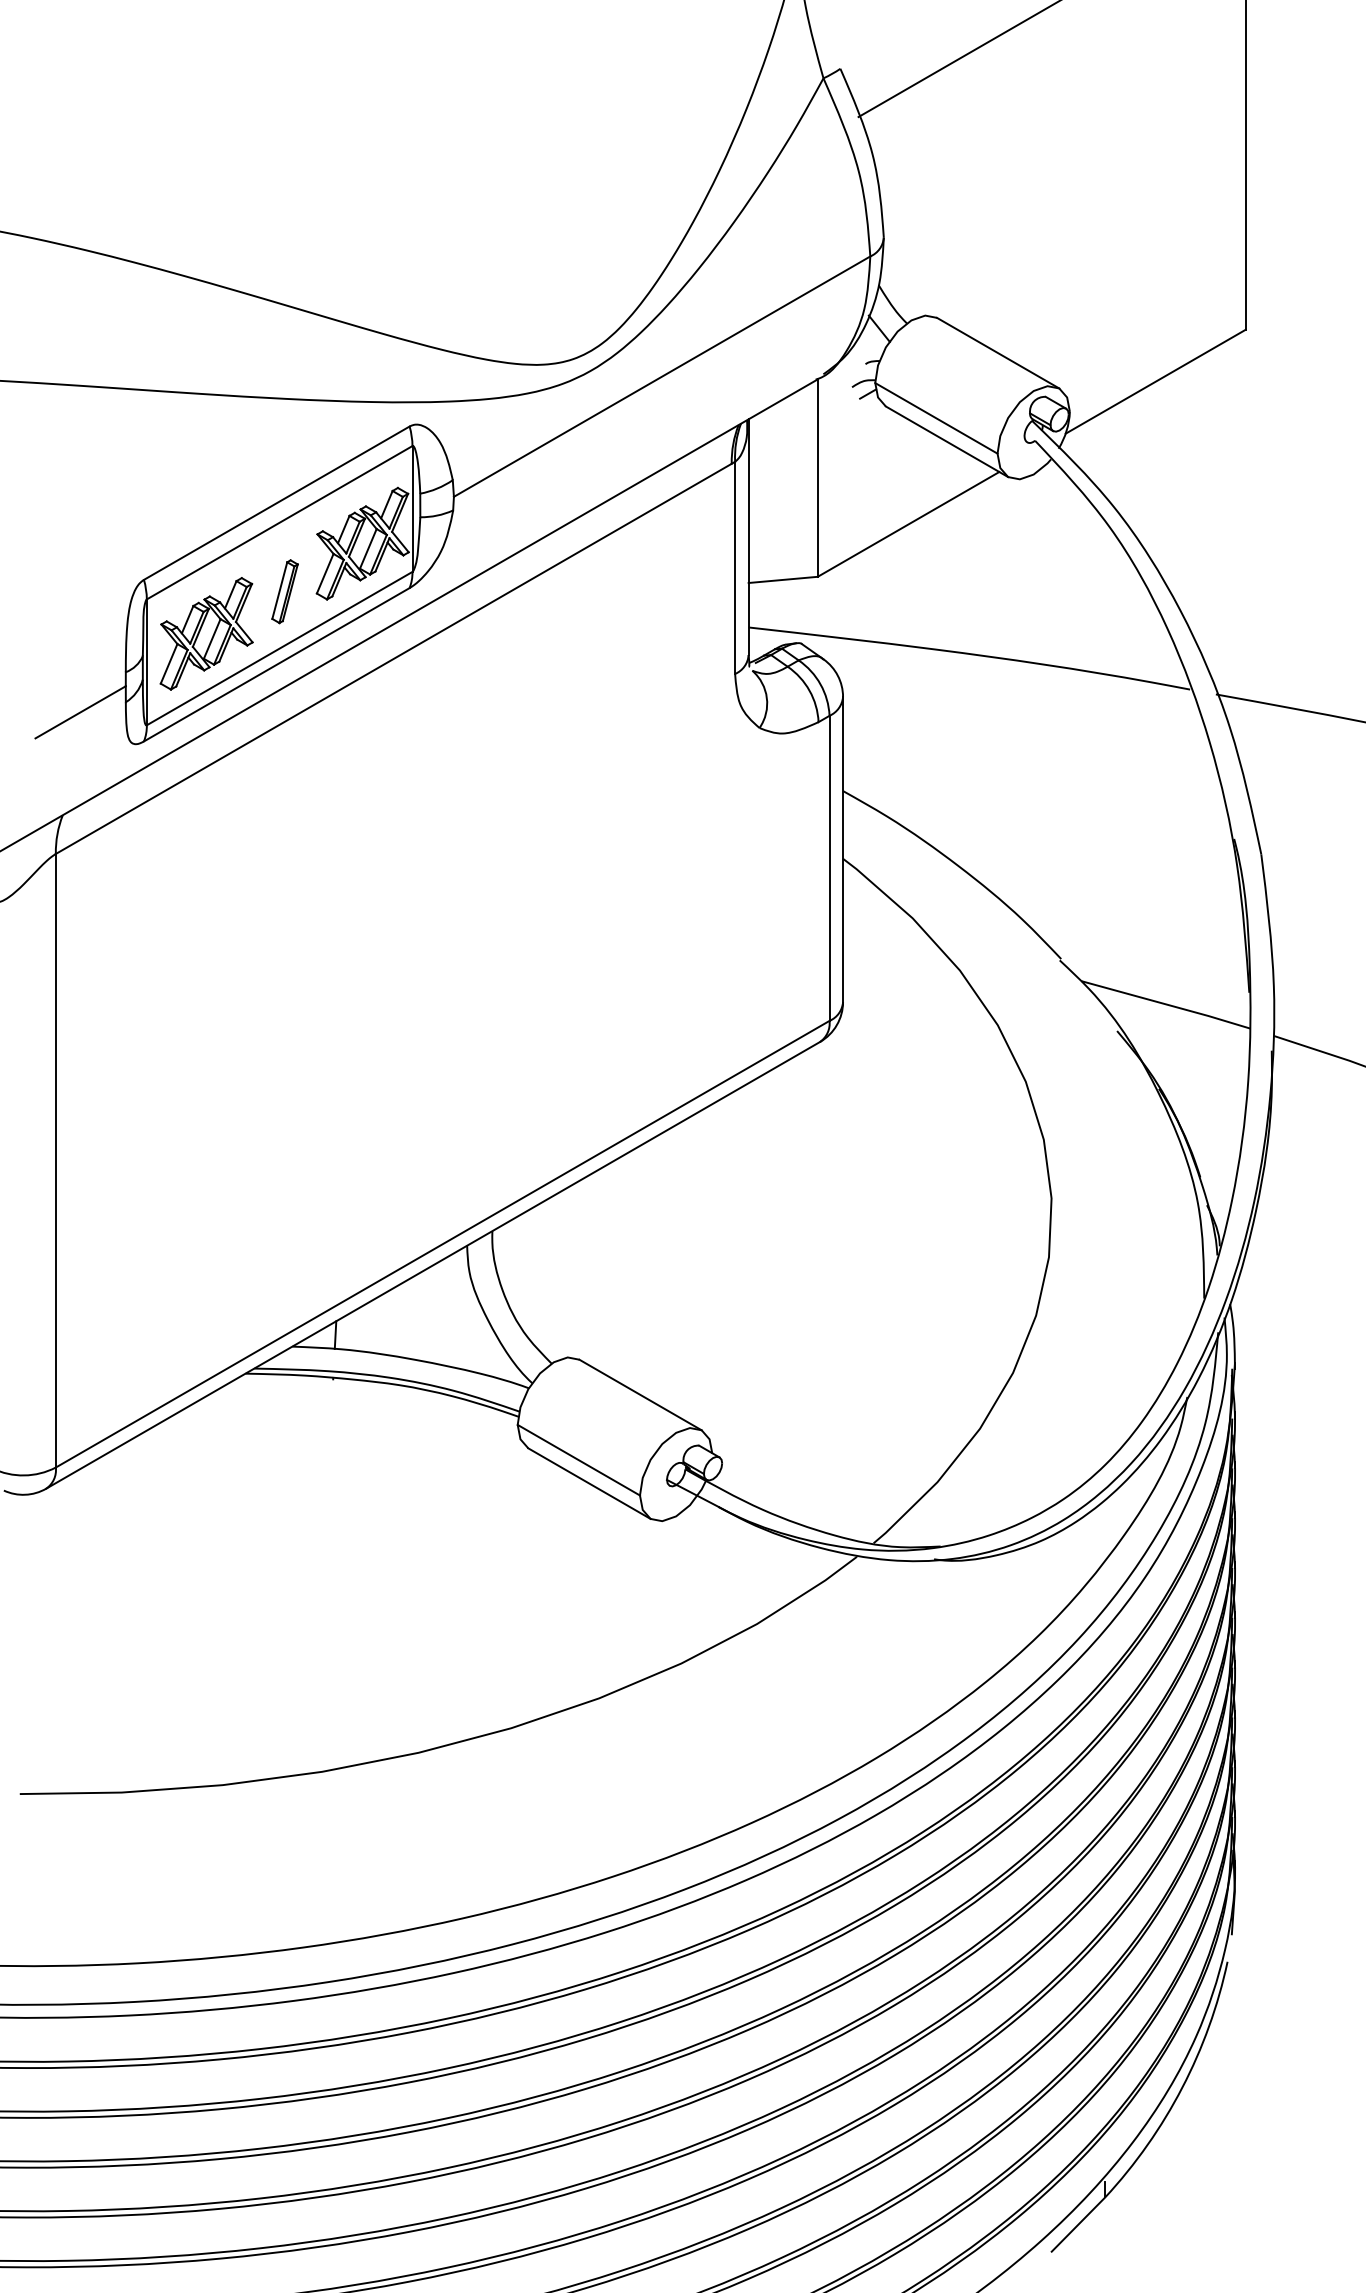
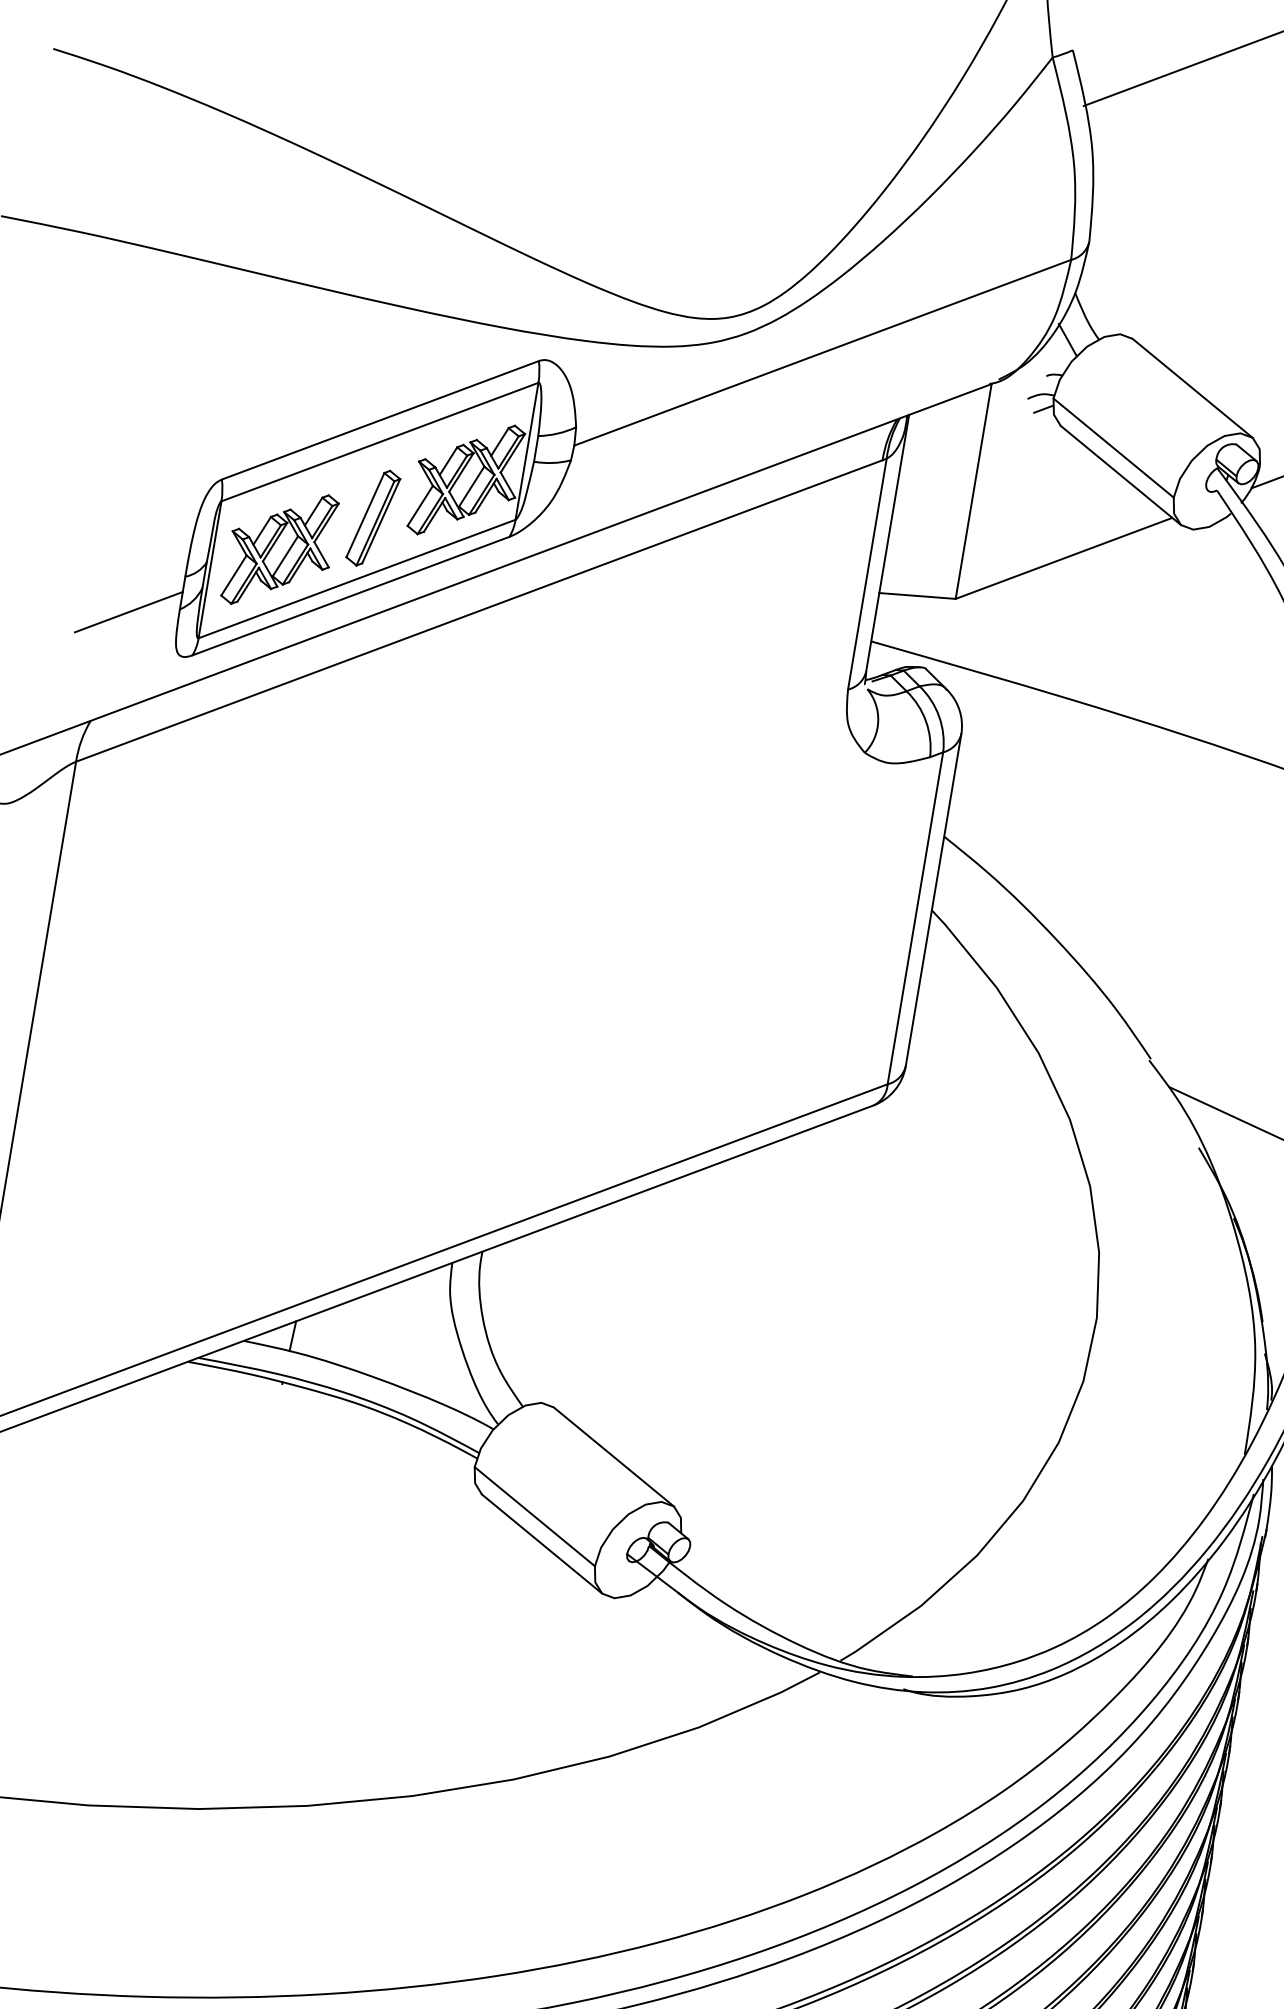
part: (284, 591) -> (372, 517), size x1.43

